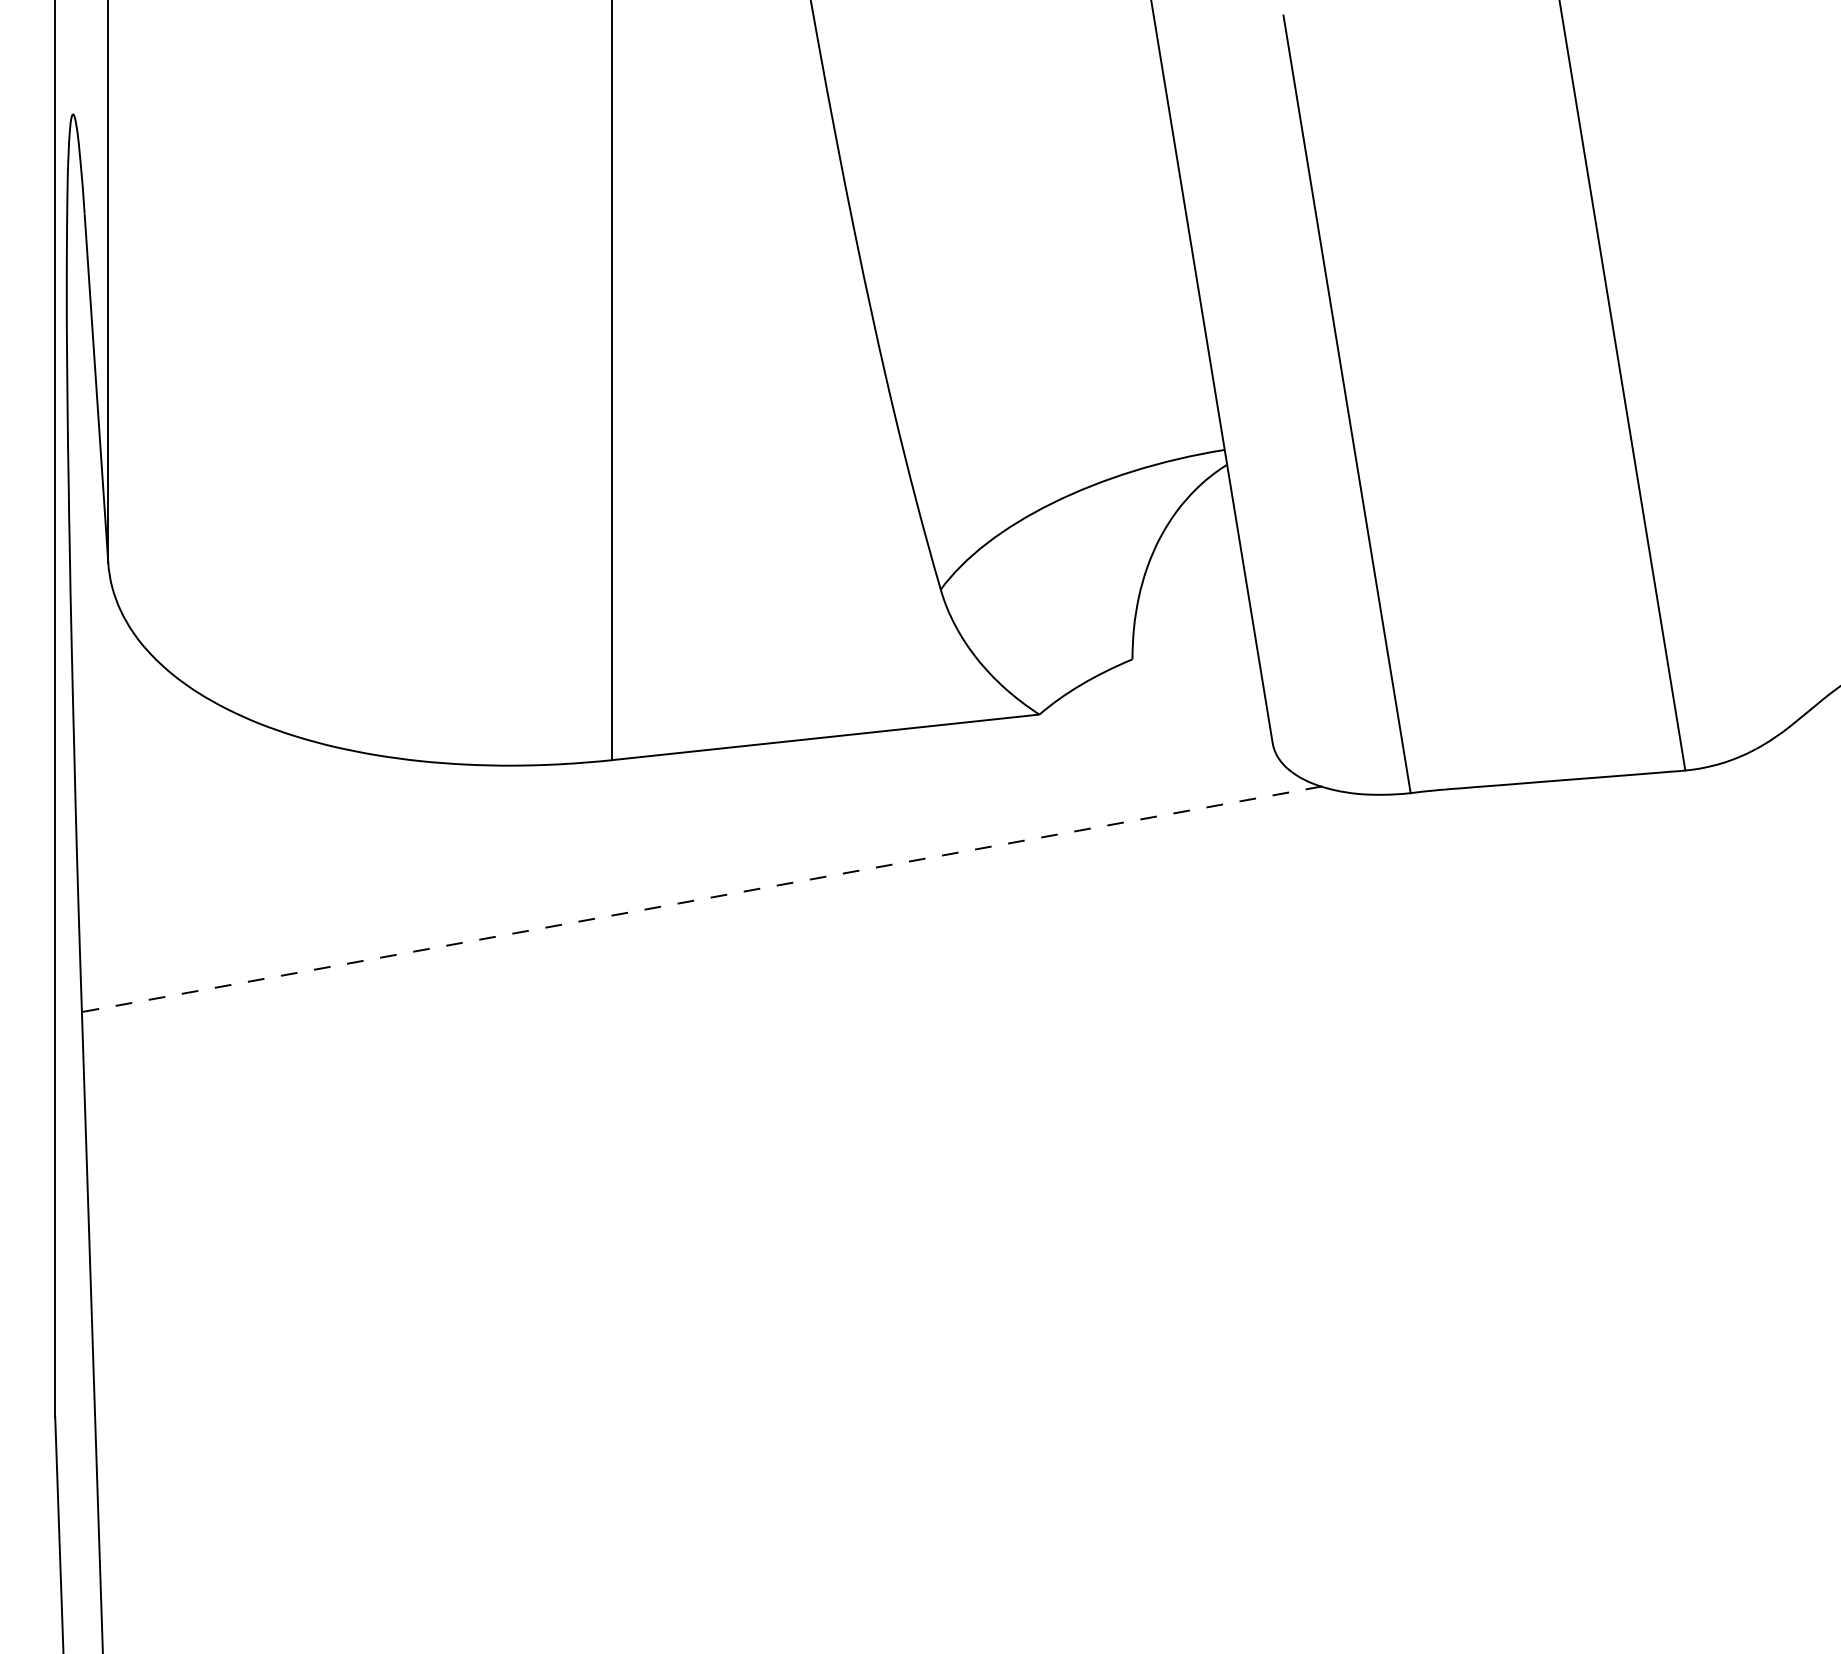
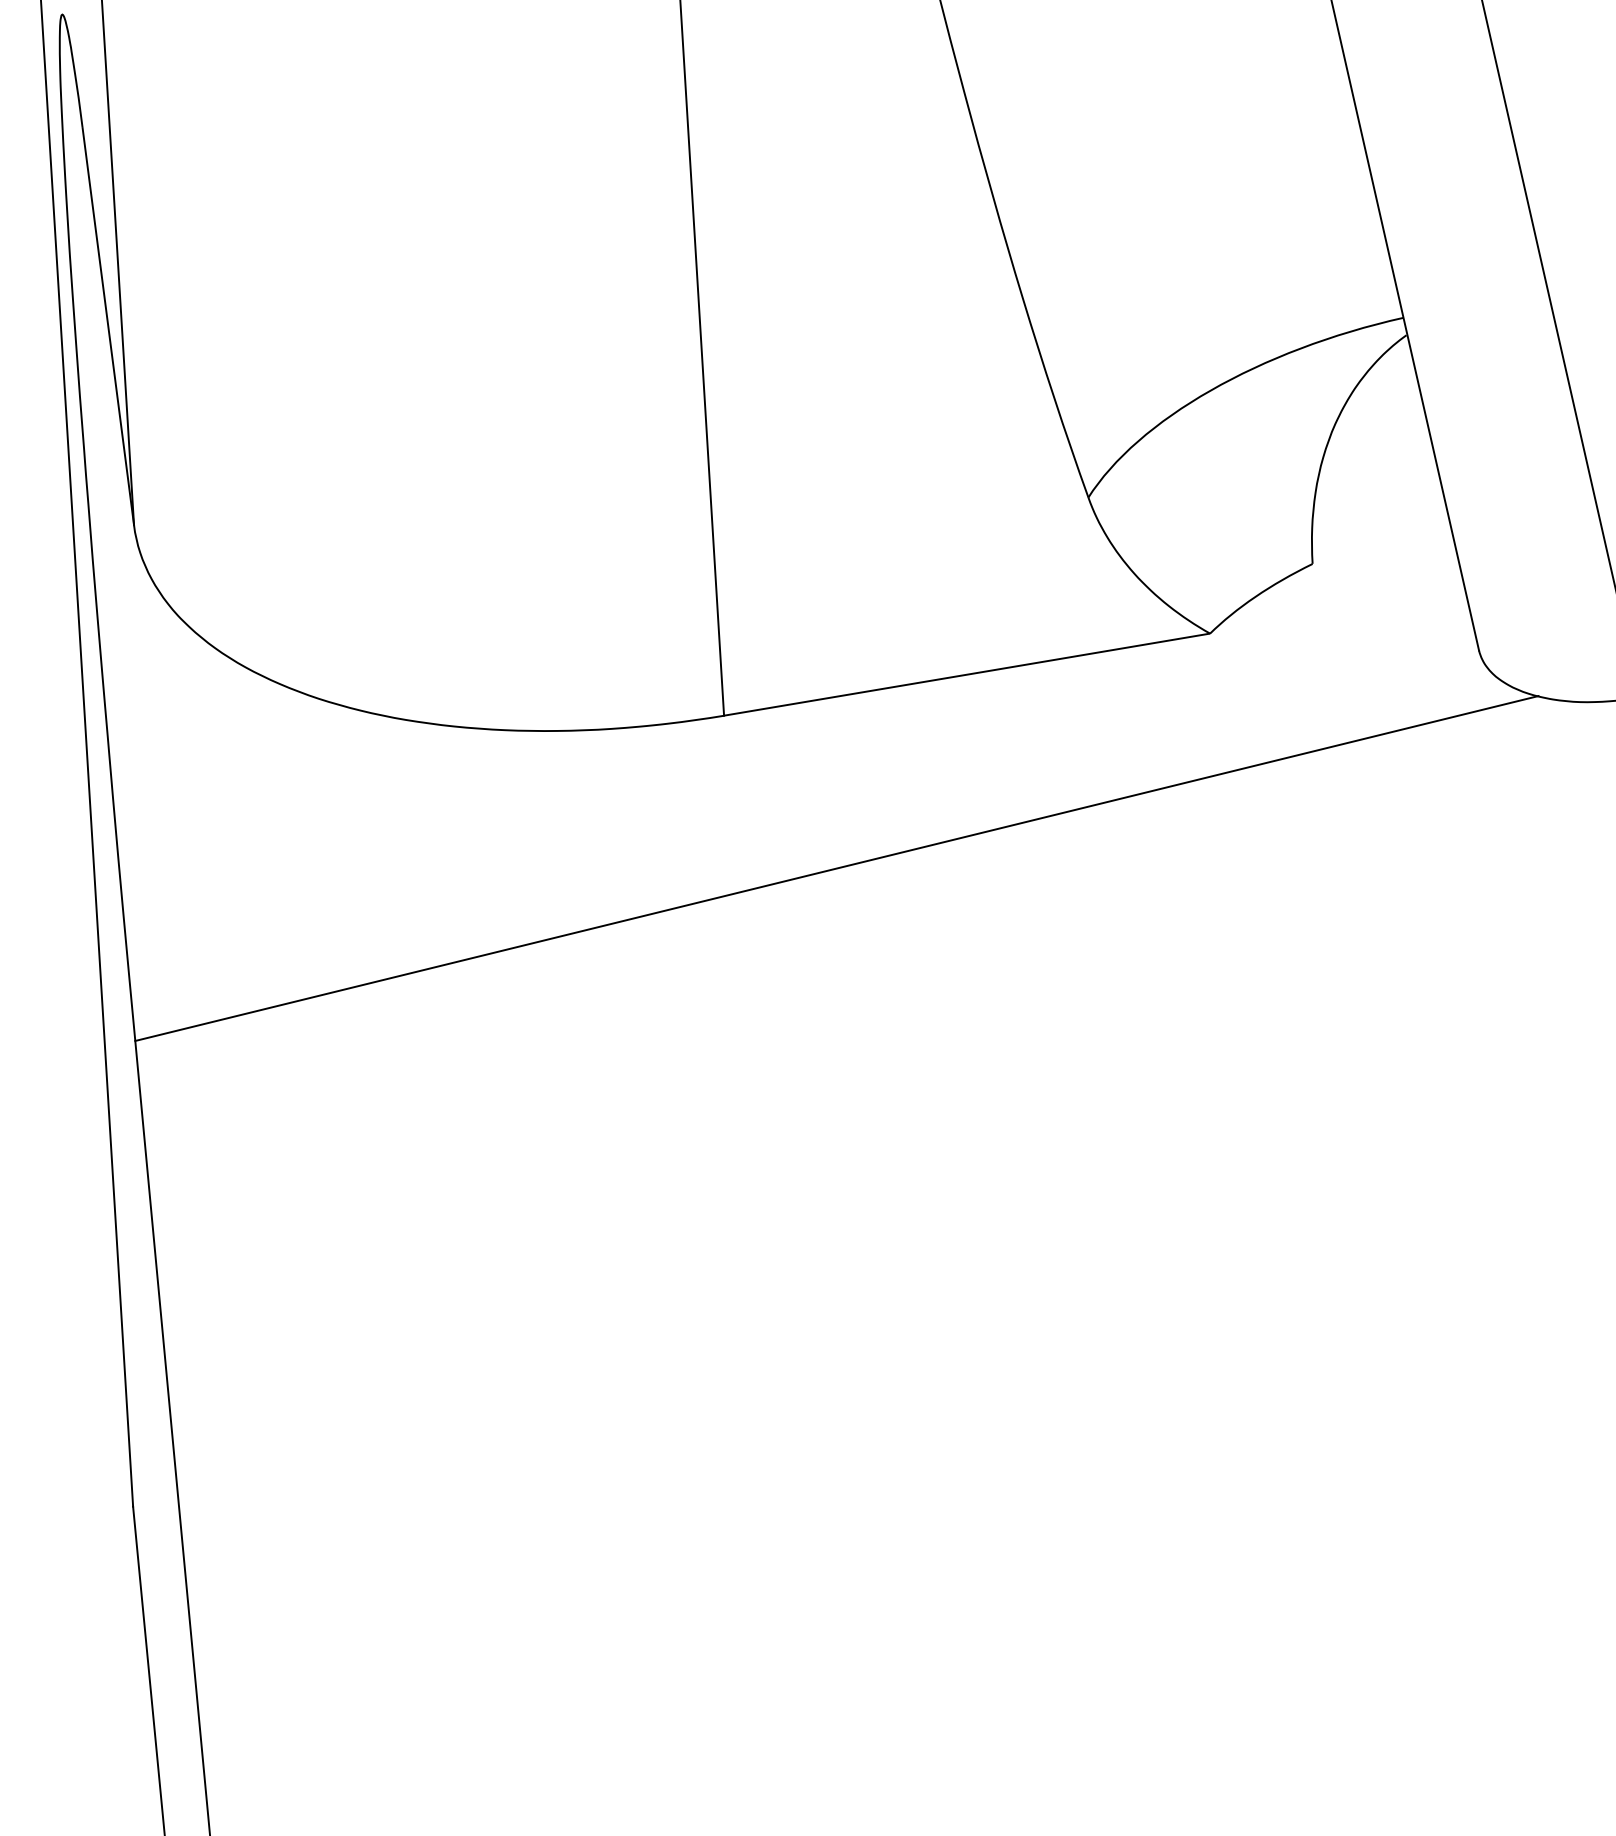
line: (701, 899) -> (836, 868), dashed -> solid

